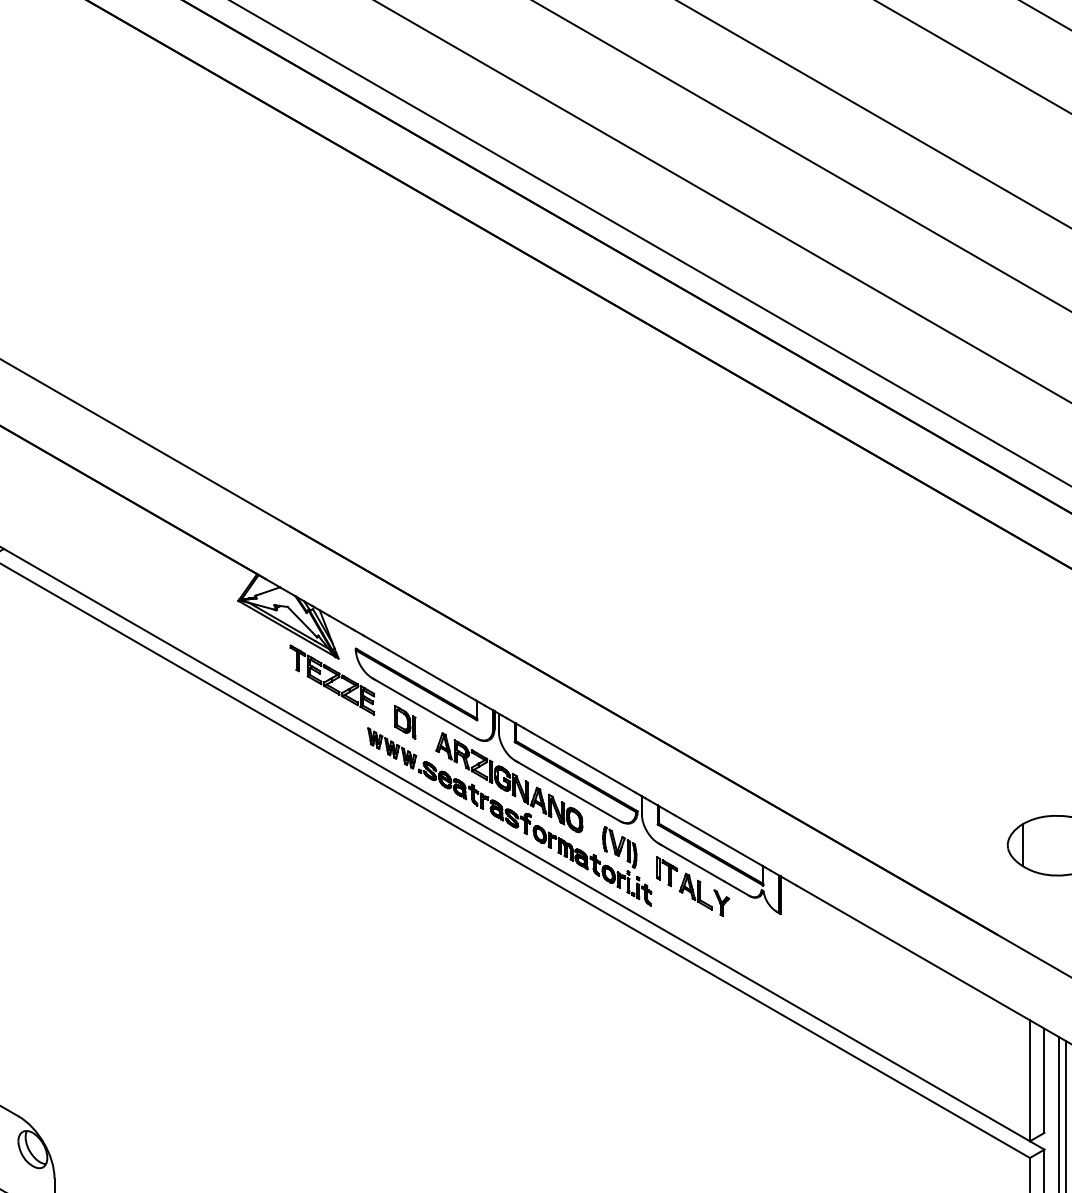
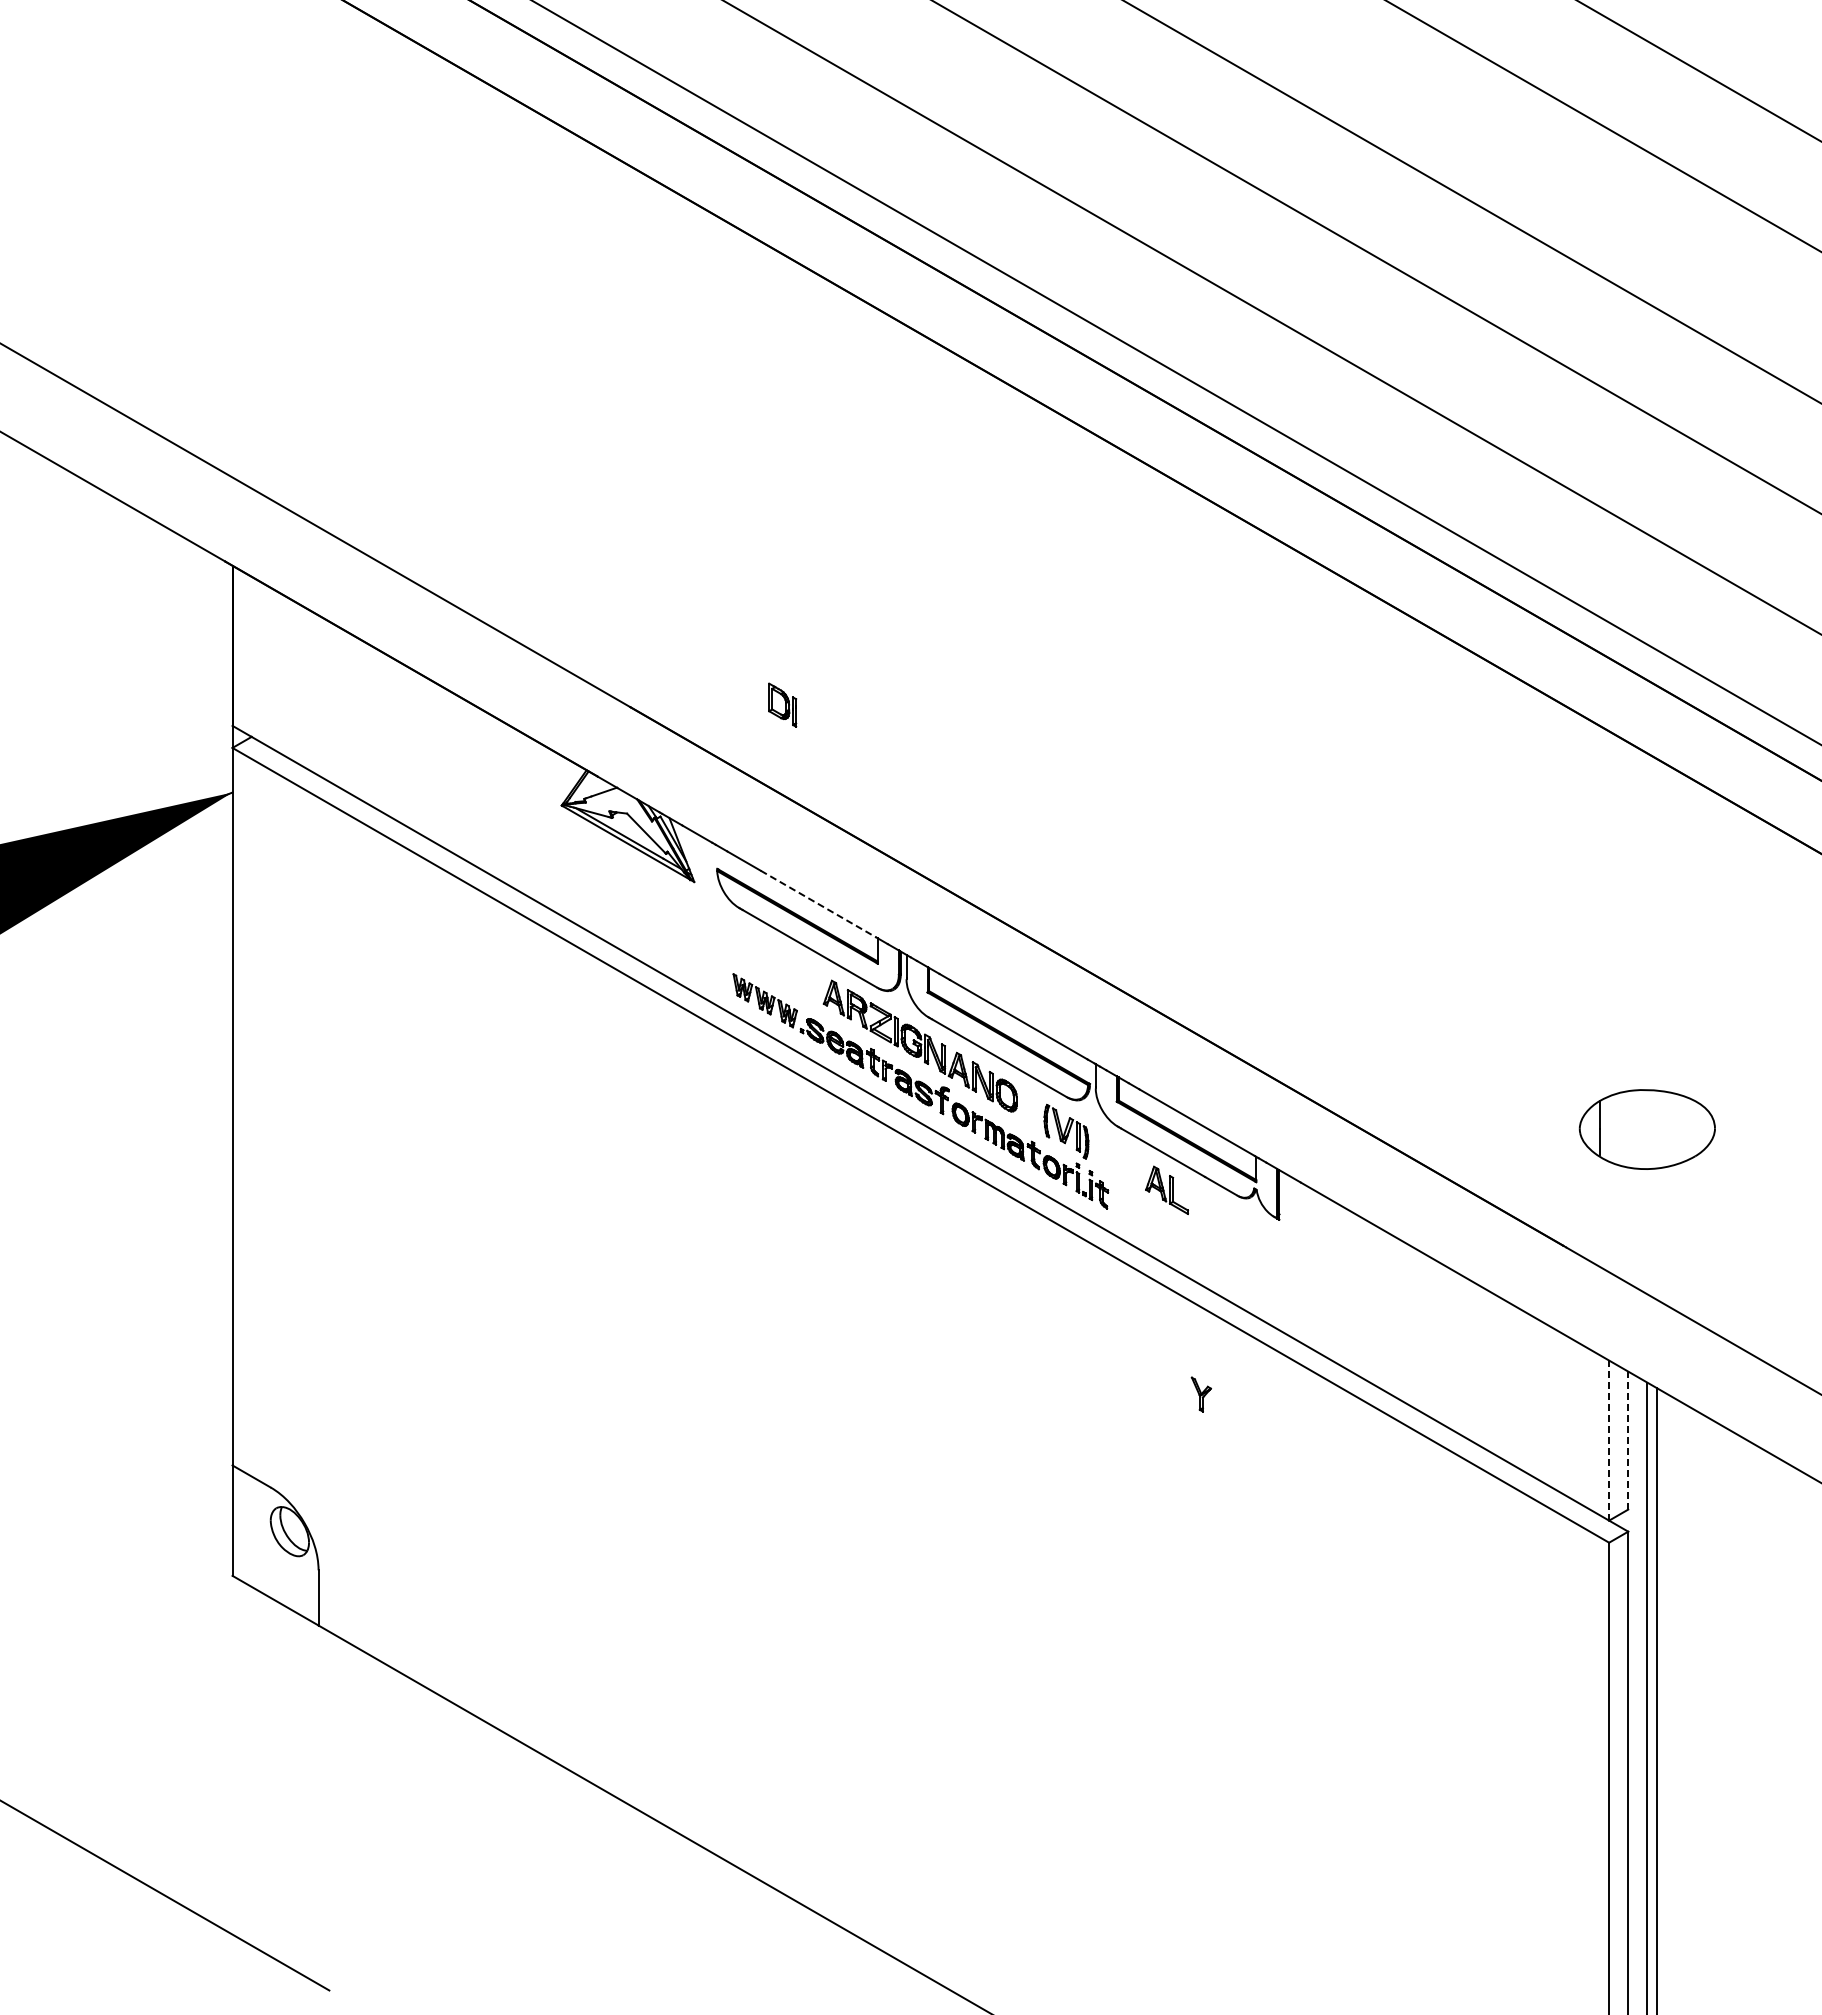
line: (432, 675) -> (818, 904), solid -> dashed
part: (331, 680) -> (685, 910), removed
part: (405, 721) -> (782, 704), moved
part: (667, 871) -> (1129, 1163), removed
part: (721, 903) -> (1200, 1394), moved
line: (1030, 1080) -> (1609, 1440), solid -> dashed
line: (1044, 1080) -> (1628, 1440), solid -> dashed

